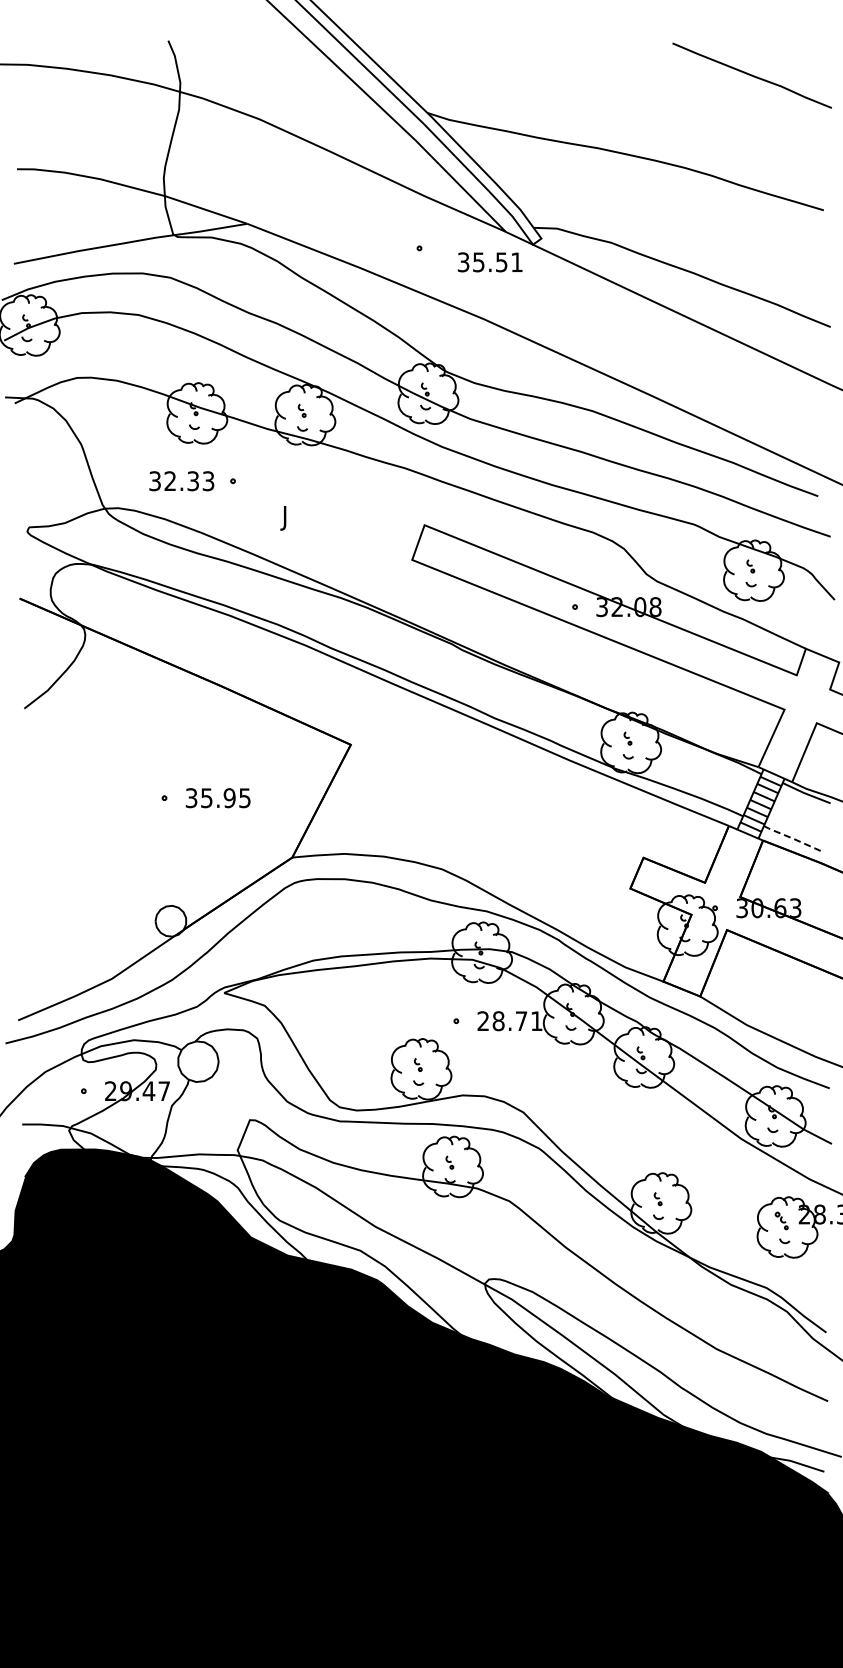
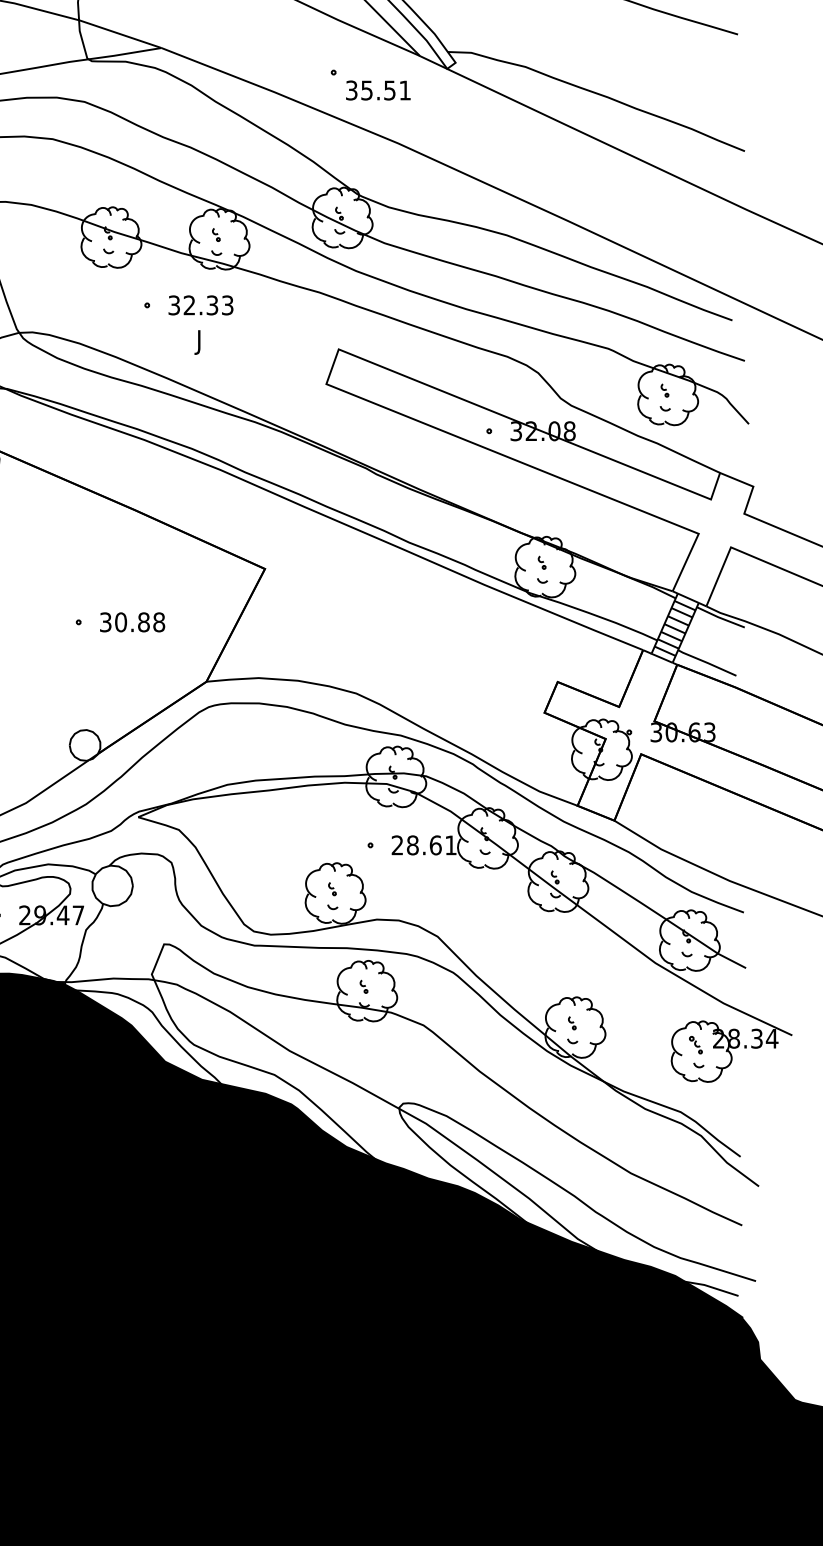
text: (489, 262) -> (377, 90), moved
text: (181, 481) -> (200, 305), moved
text: (225, 798) -> (139, 622), 35.95 -> 30.88
line: (793, 838) -> (707, 662), dashed -> solid
text: (521, 1021) -> (435, 845), 28.71 -> 28.61

